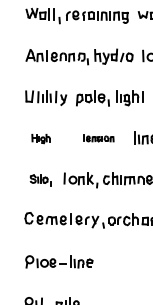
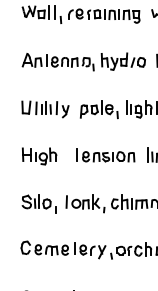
part: (40, 138) -> (38, 155), size x1.67
part: (98, 138) -> (105, 155), size x1.67
part: (40, 180) -> (38, 204), size x1.43

